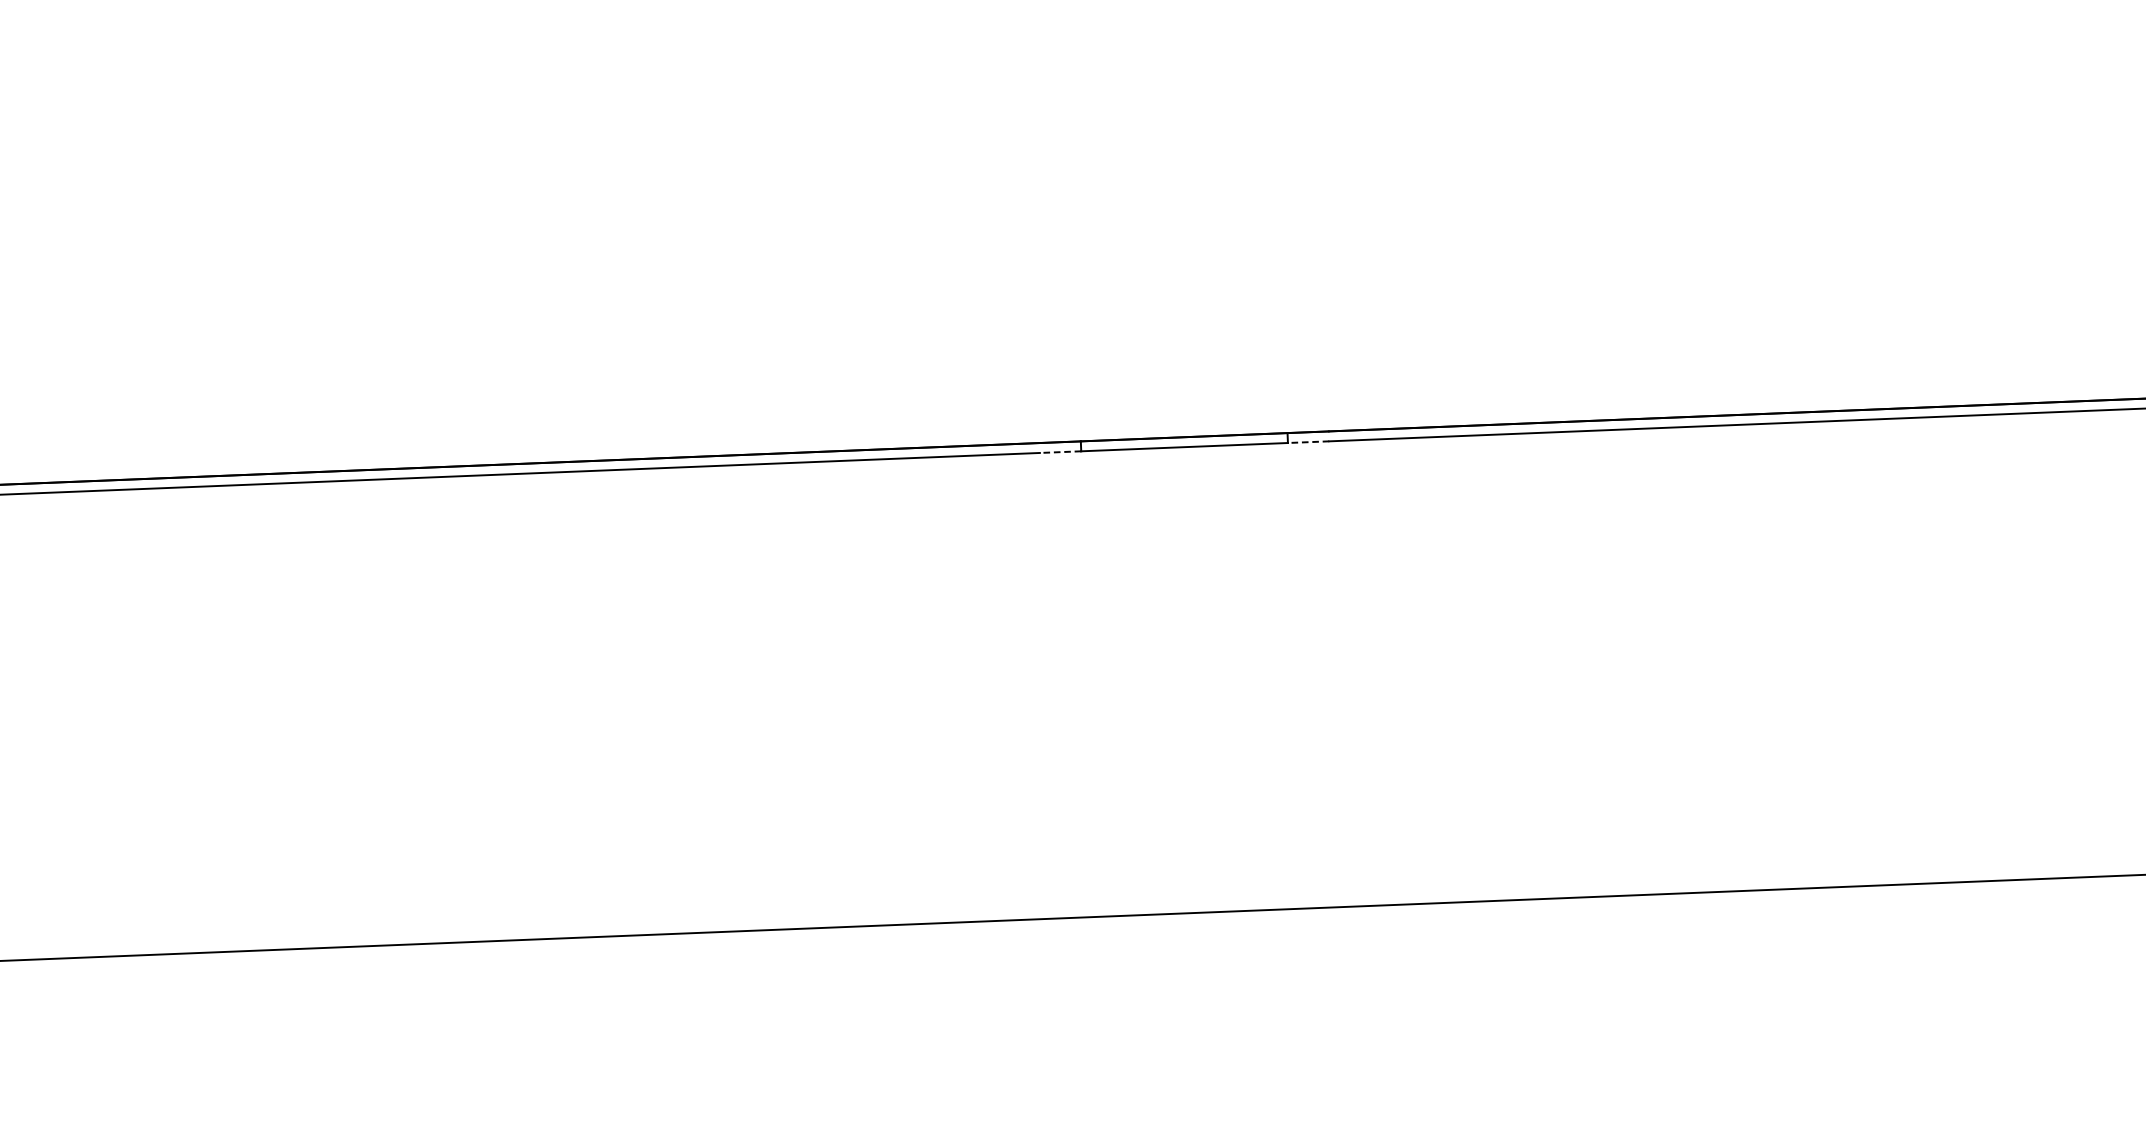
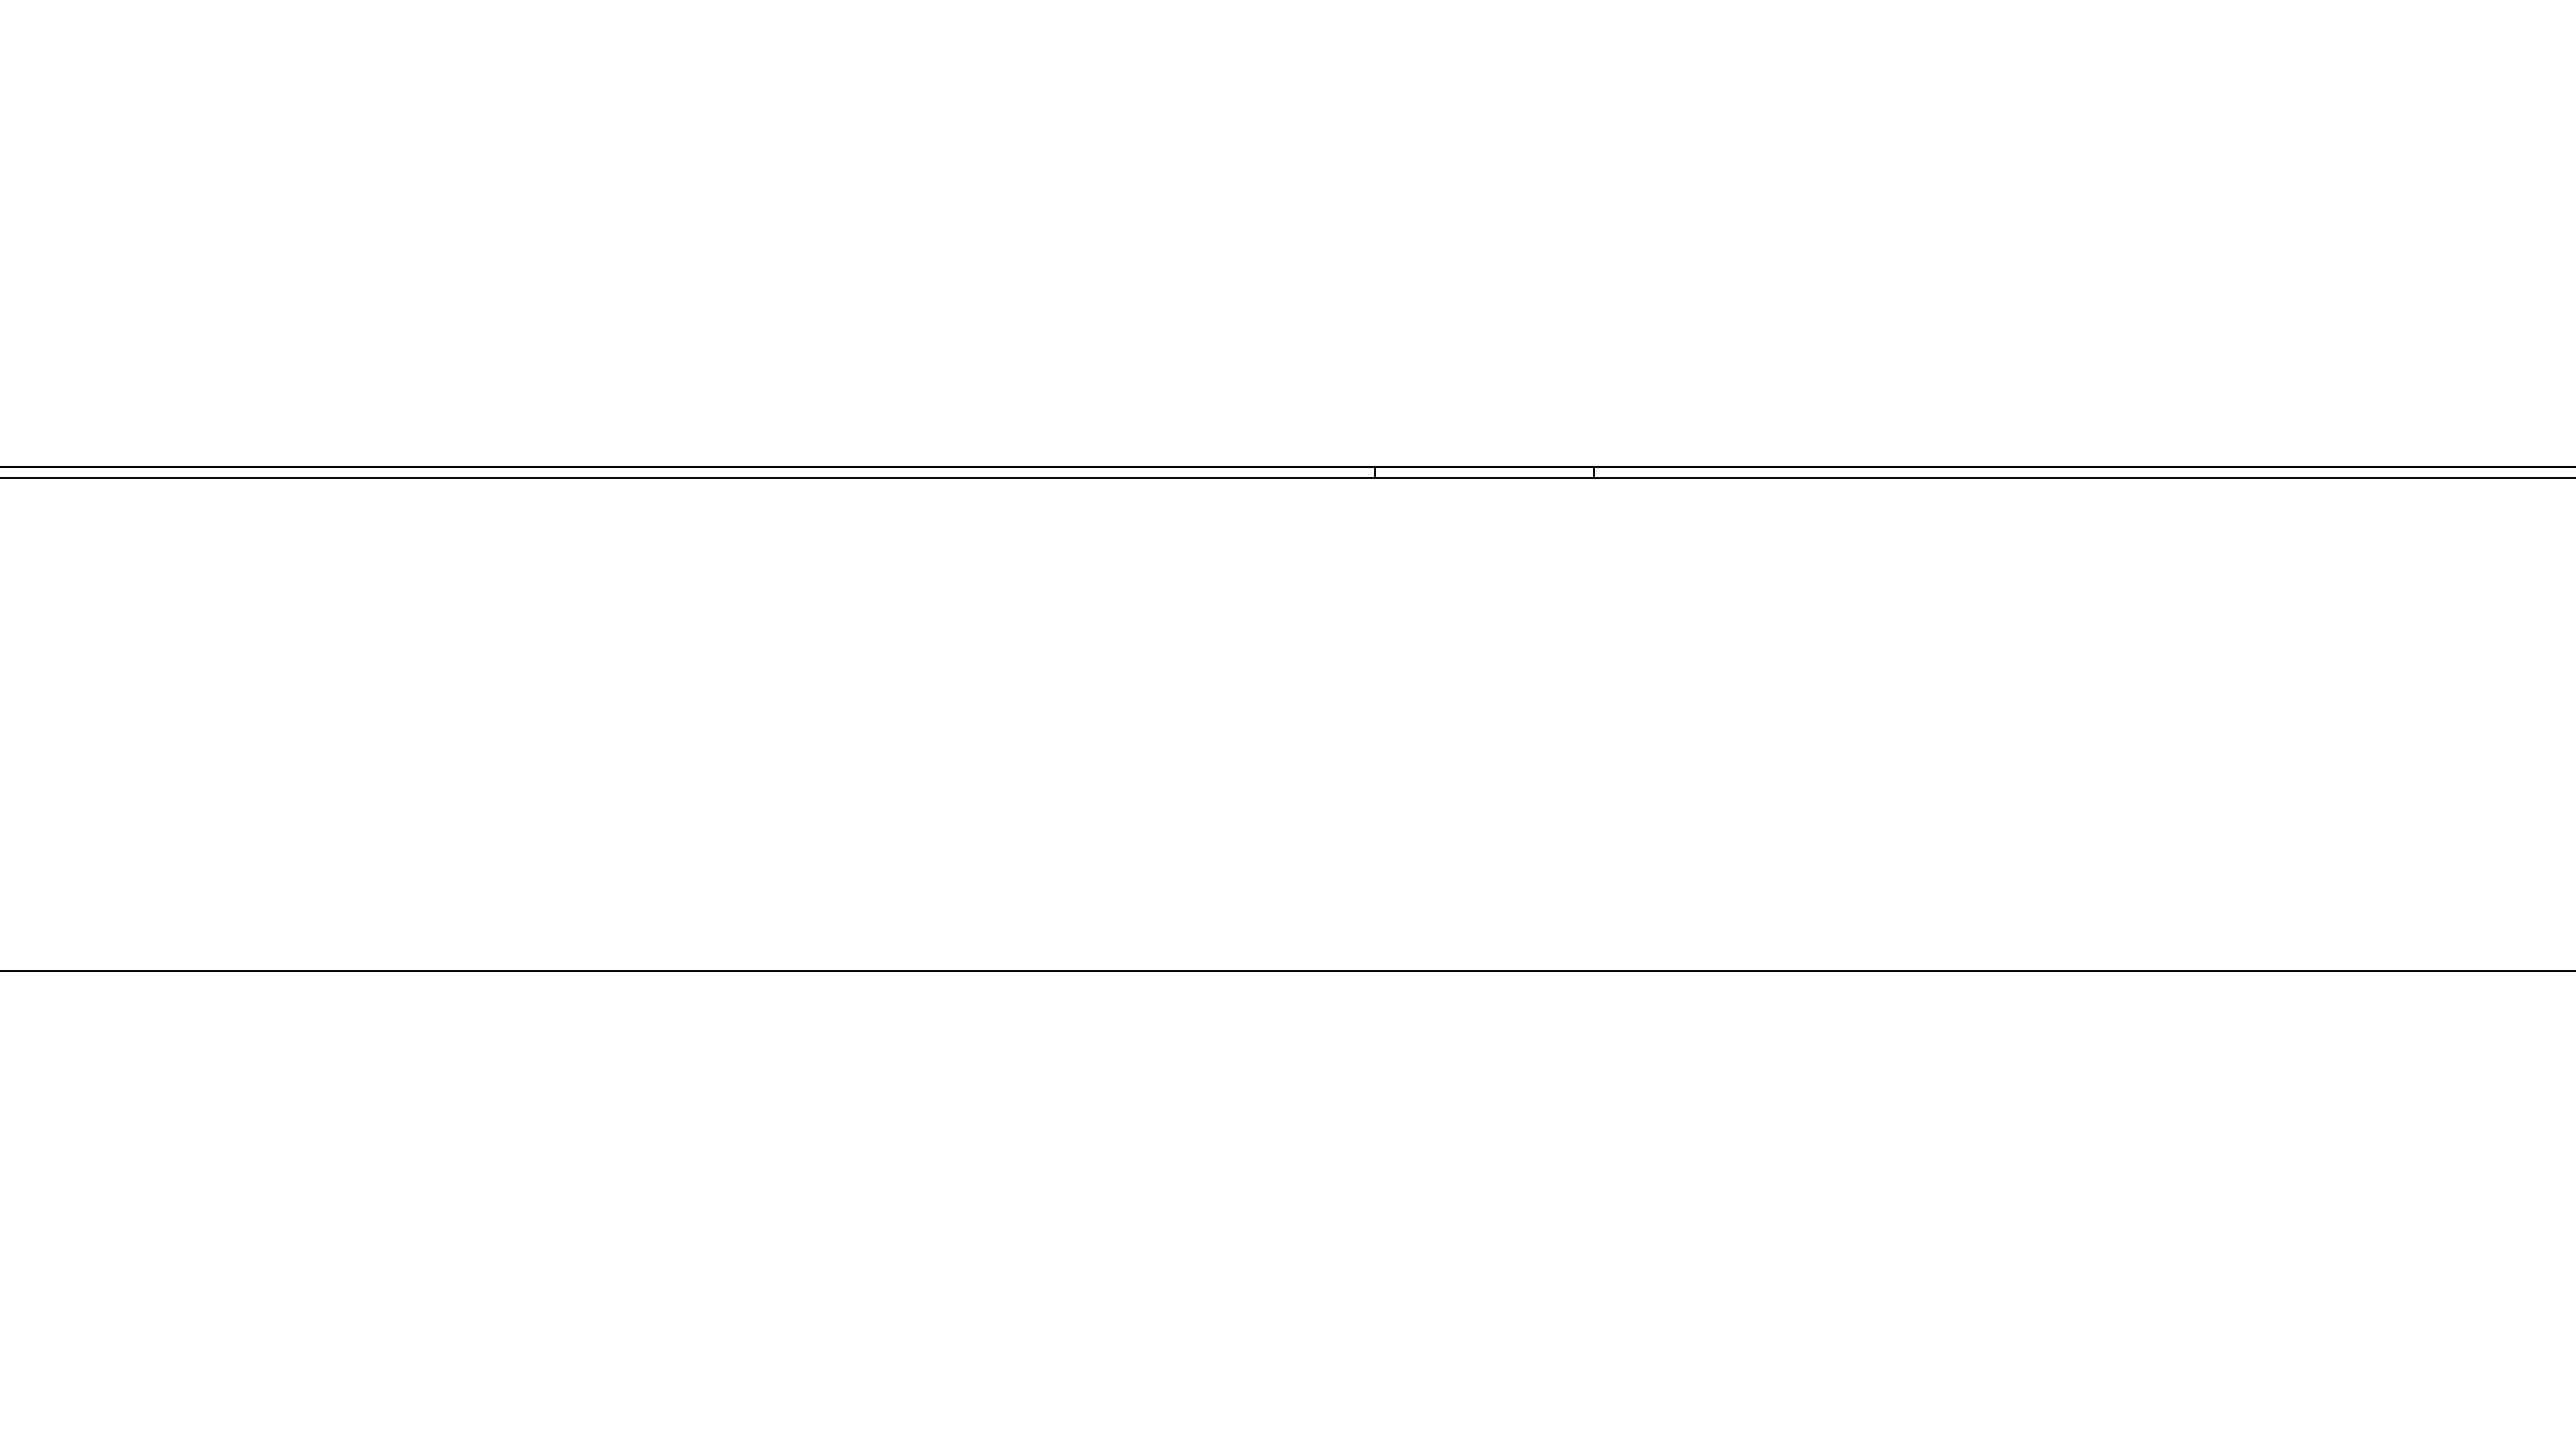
line: (1308, 442) -> (1615, 477), dashed -> solid
line: (1061, 452) -> (1353, 477), dashed -> solid

